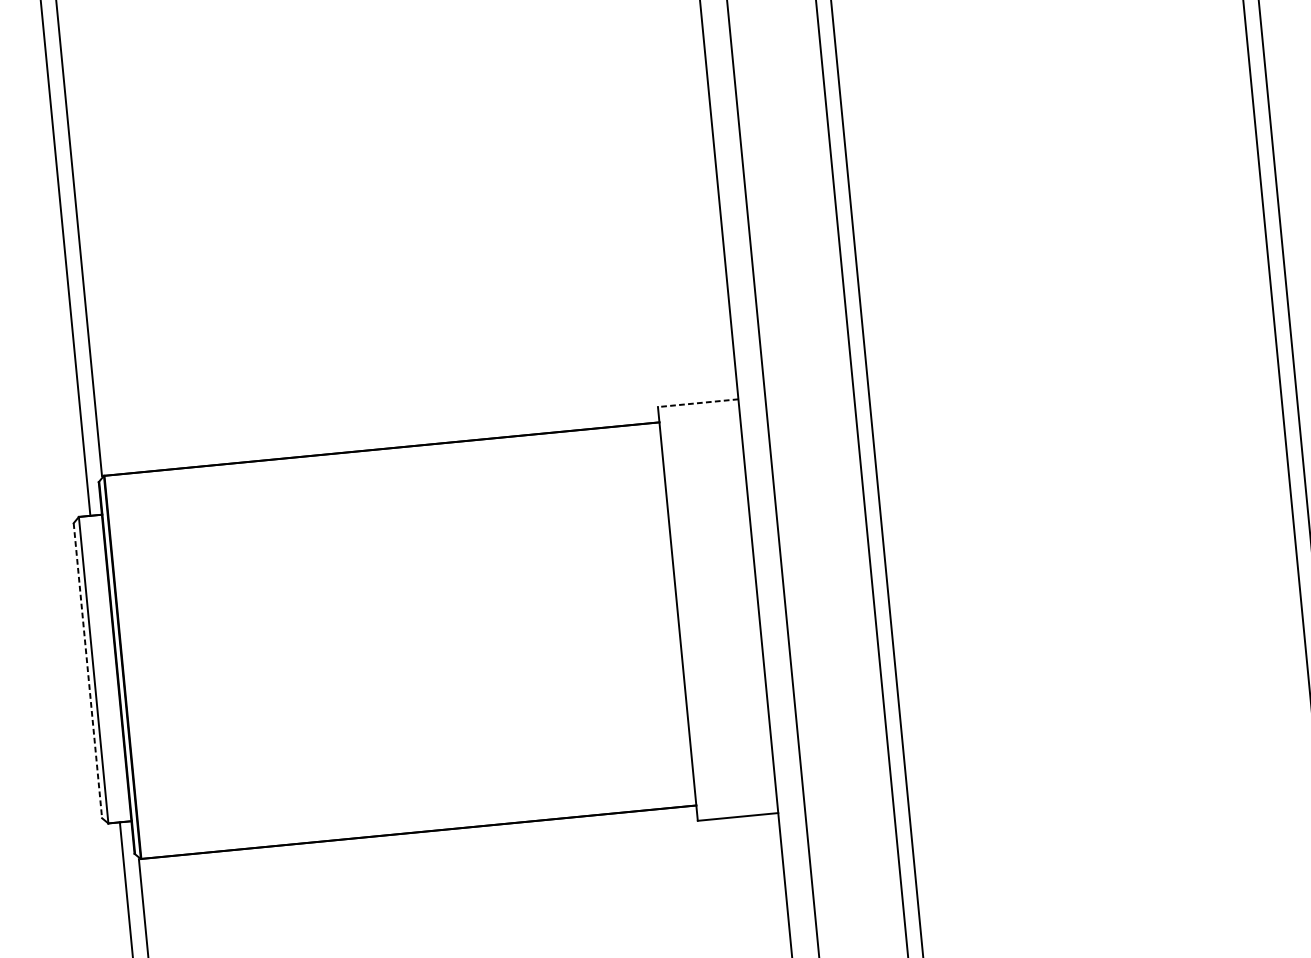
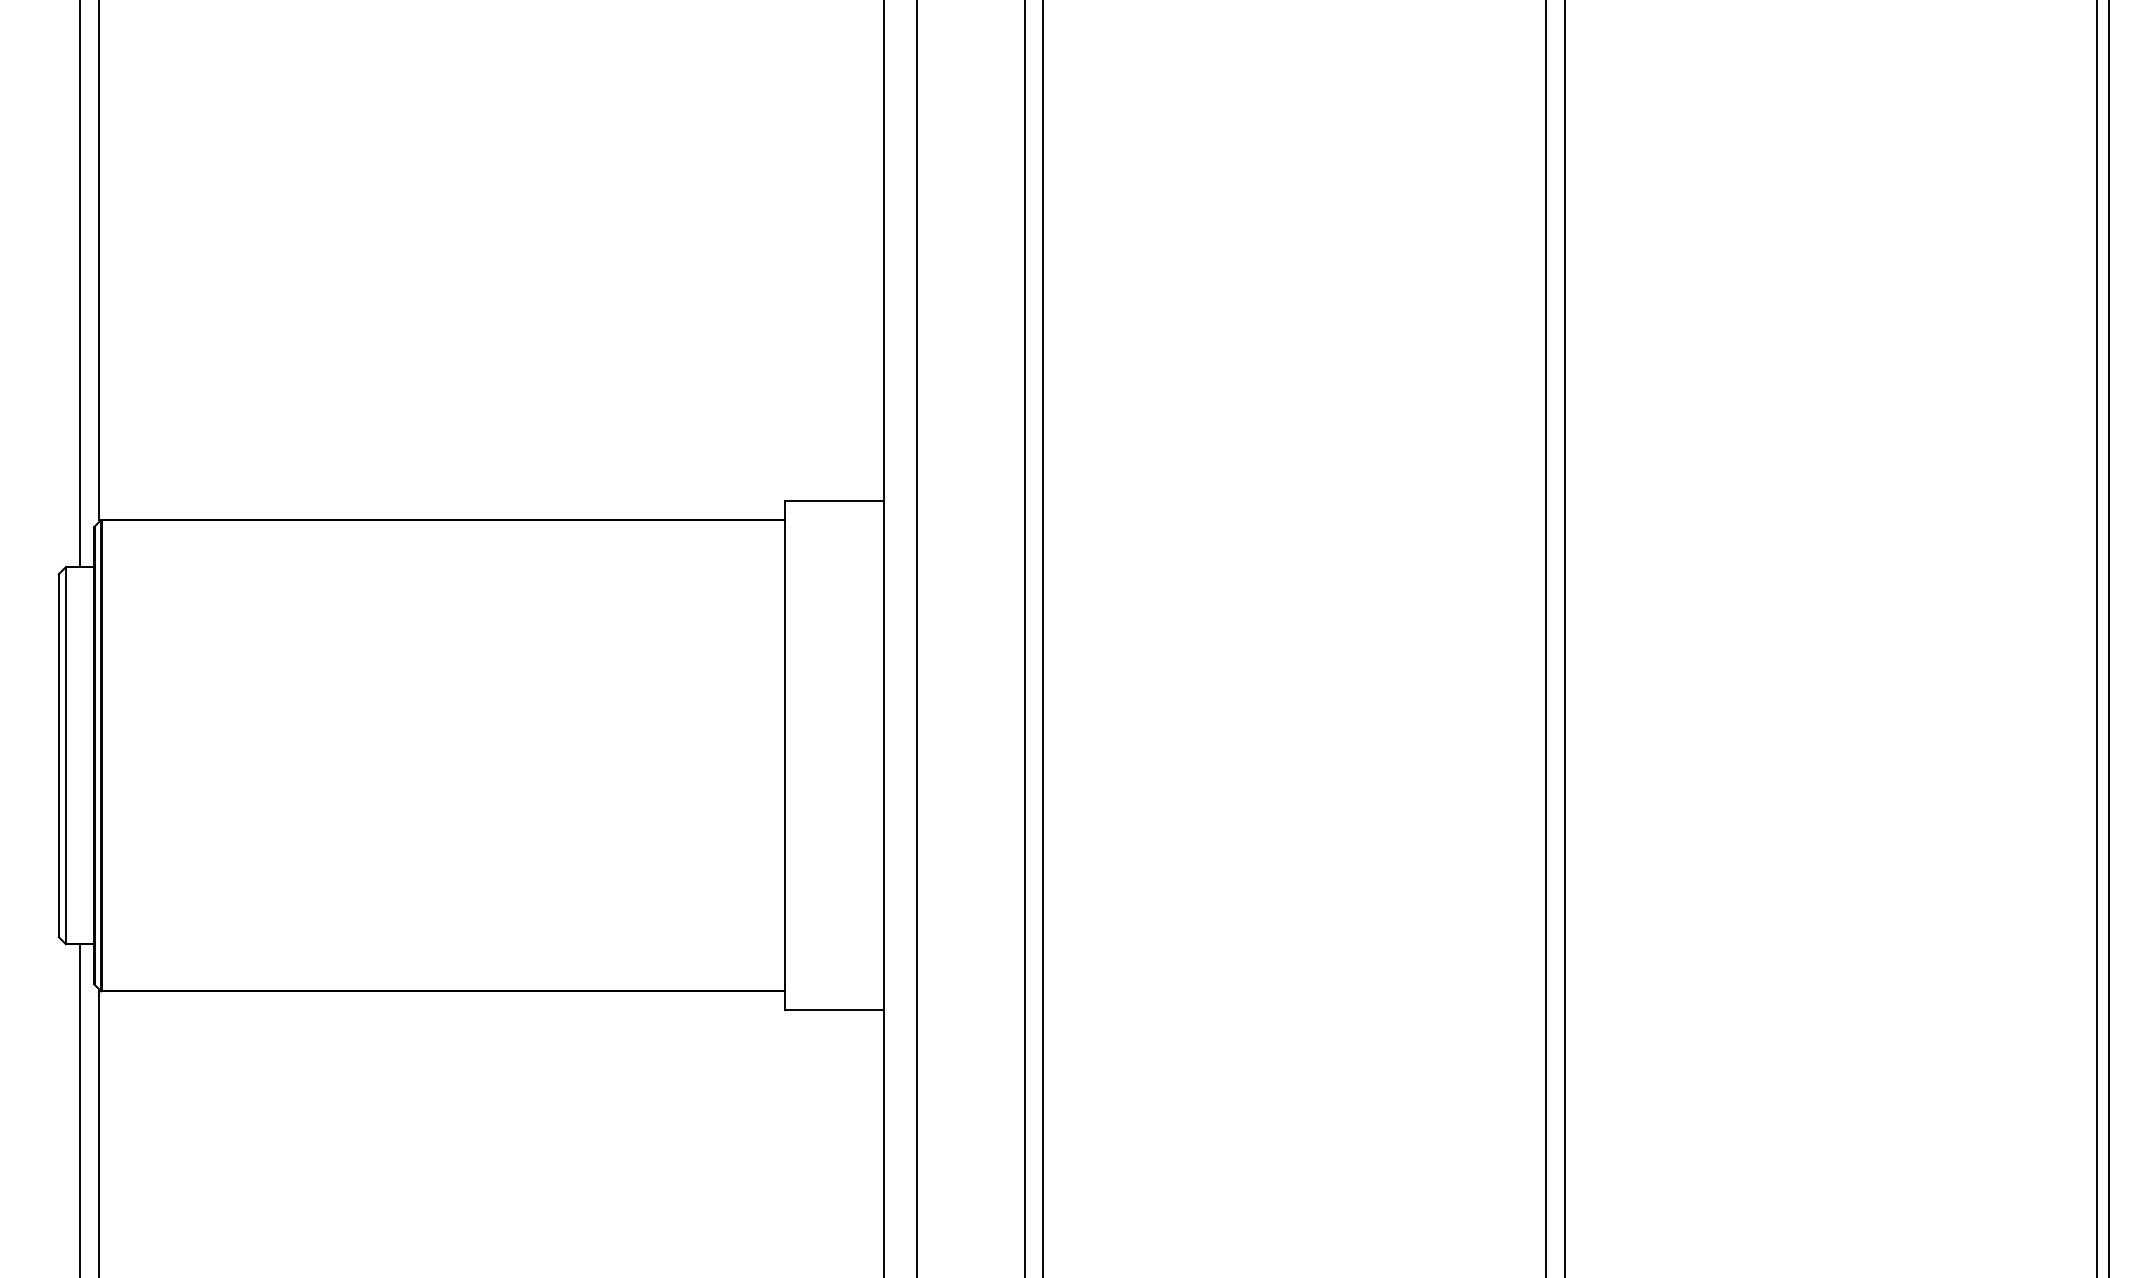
line: (697, 403) -> (833, 501), dashed -> solid
line: (87, 671) -> (58, 756), dashed -> solid

